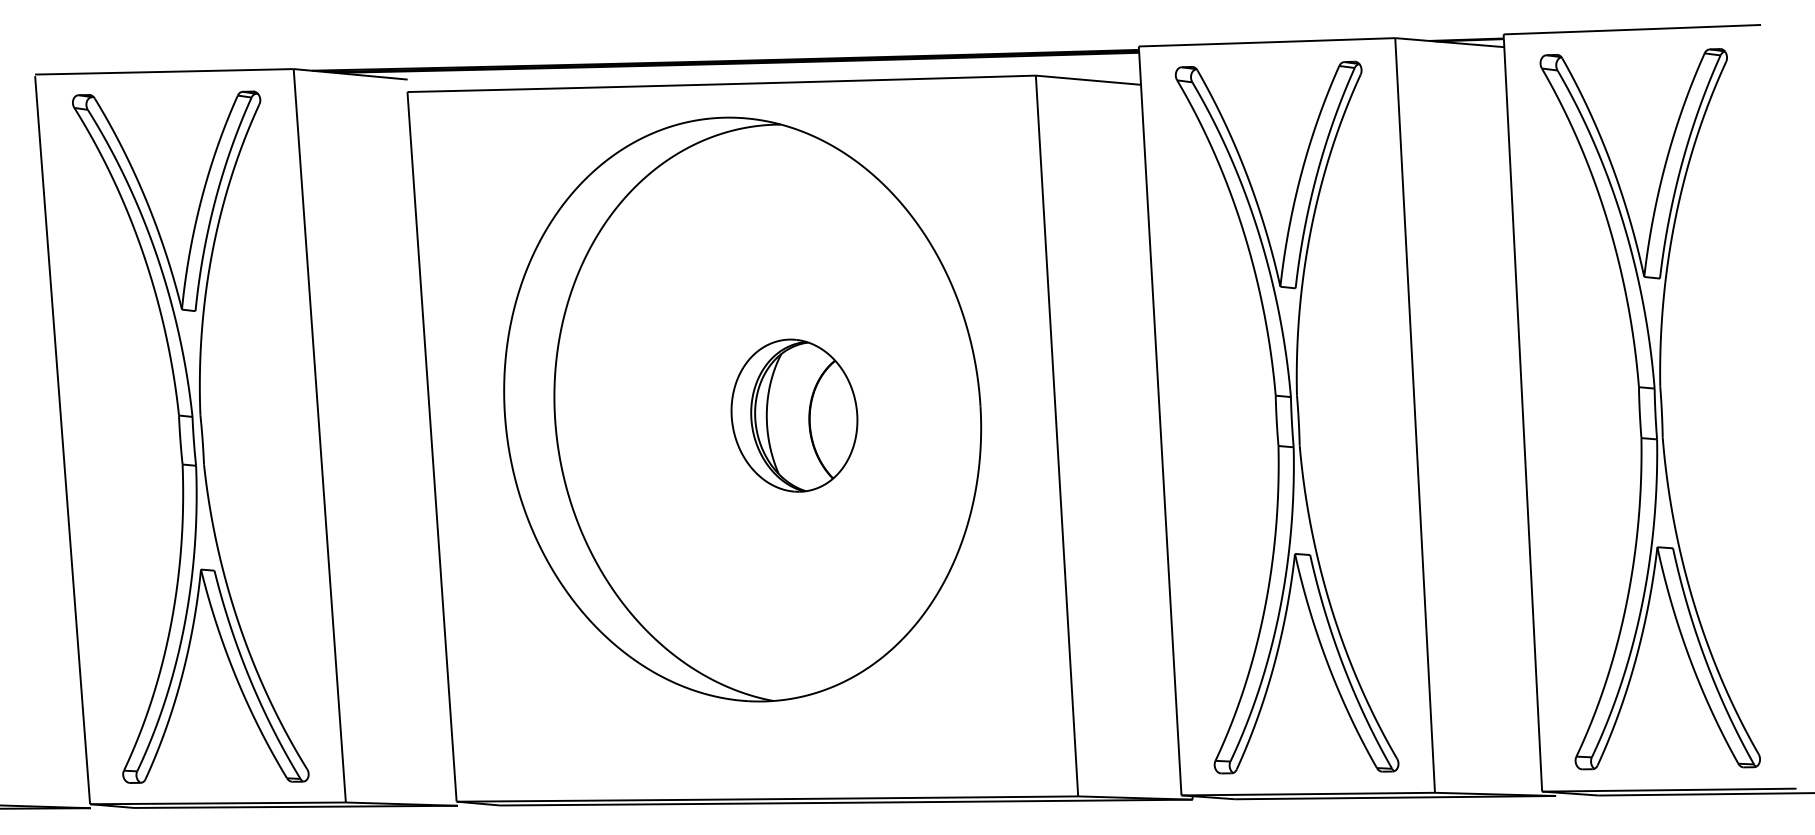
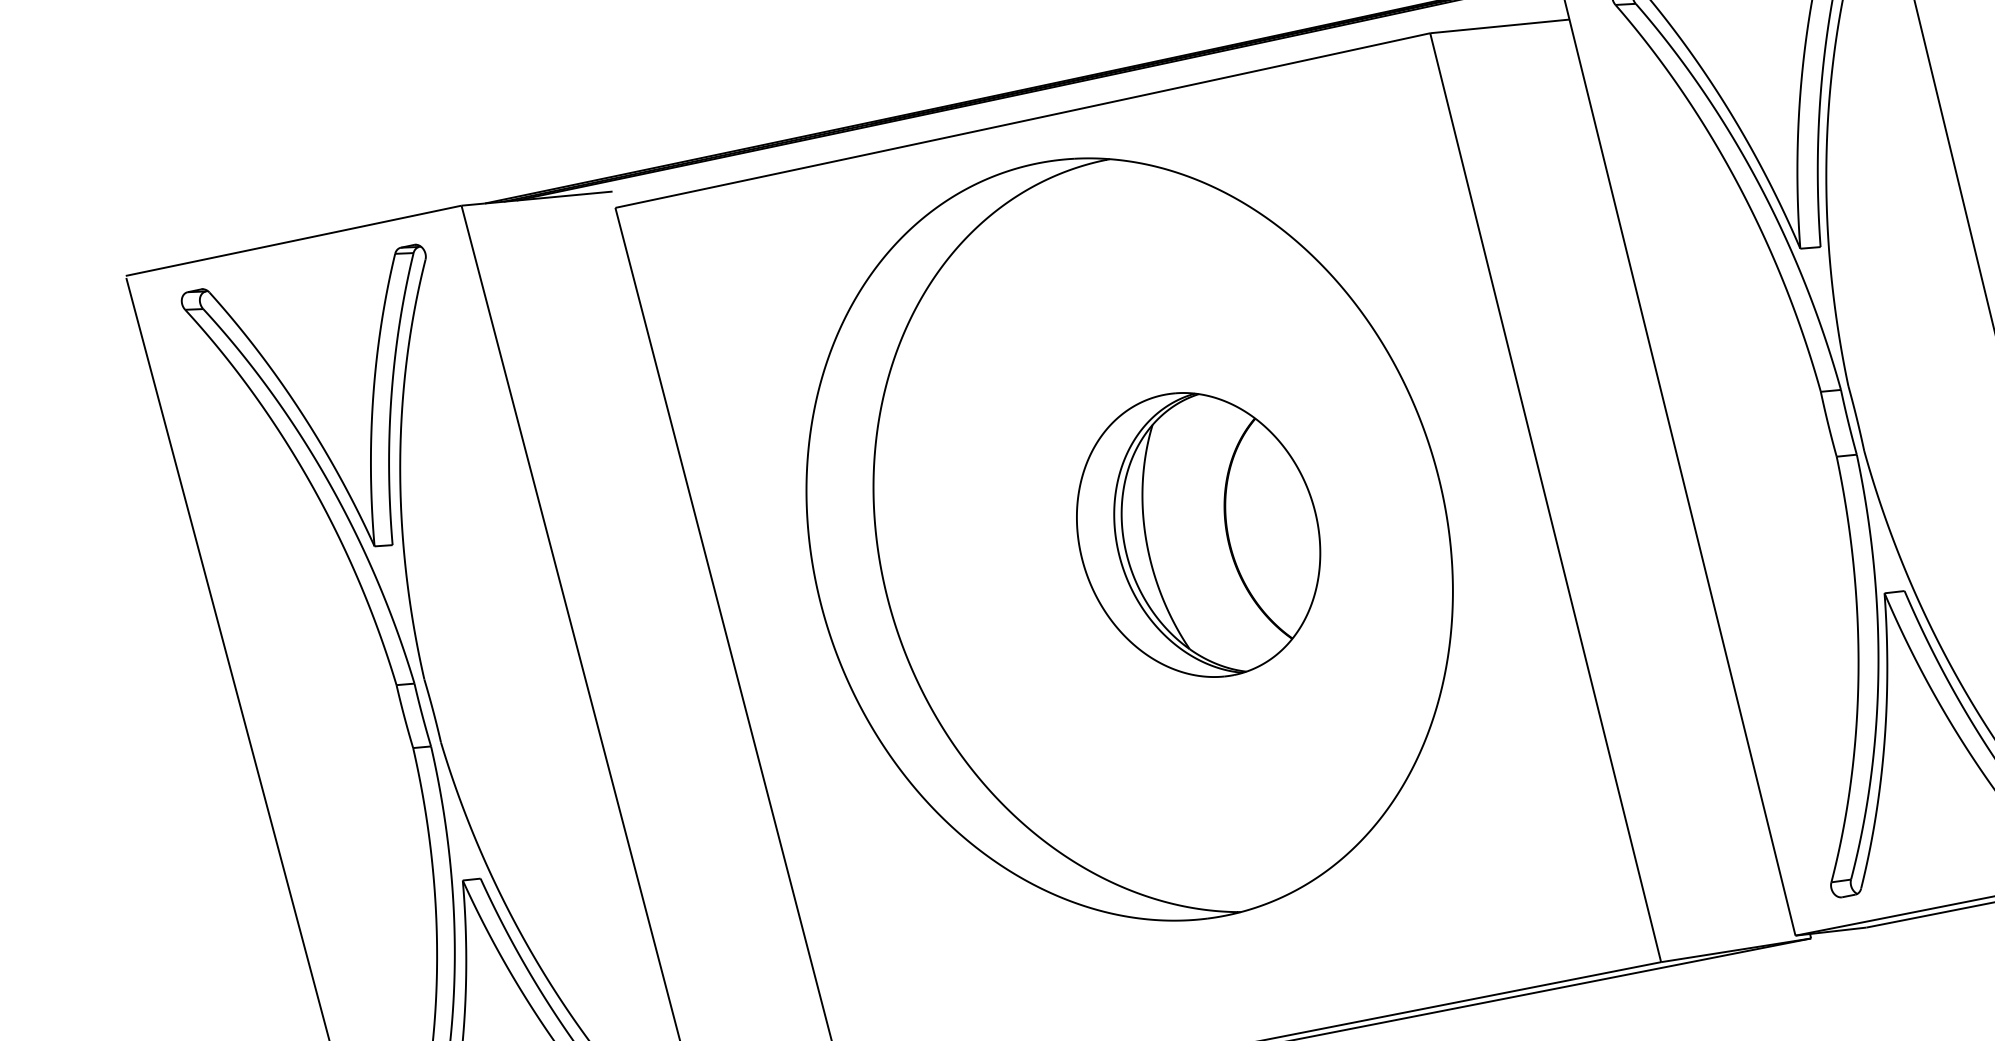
part: (794, 415) -> (1198, 534), size x1.43

